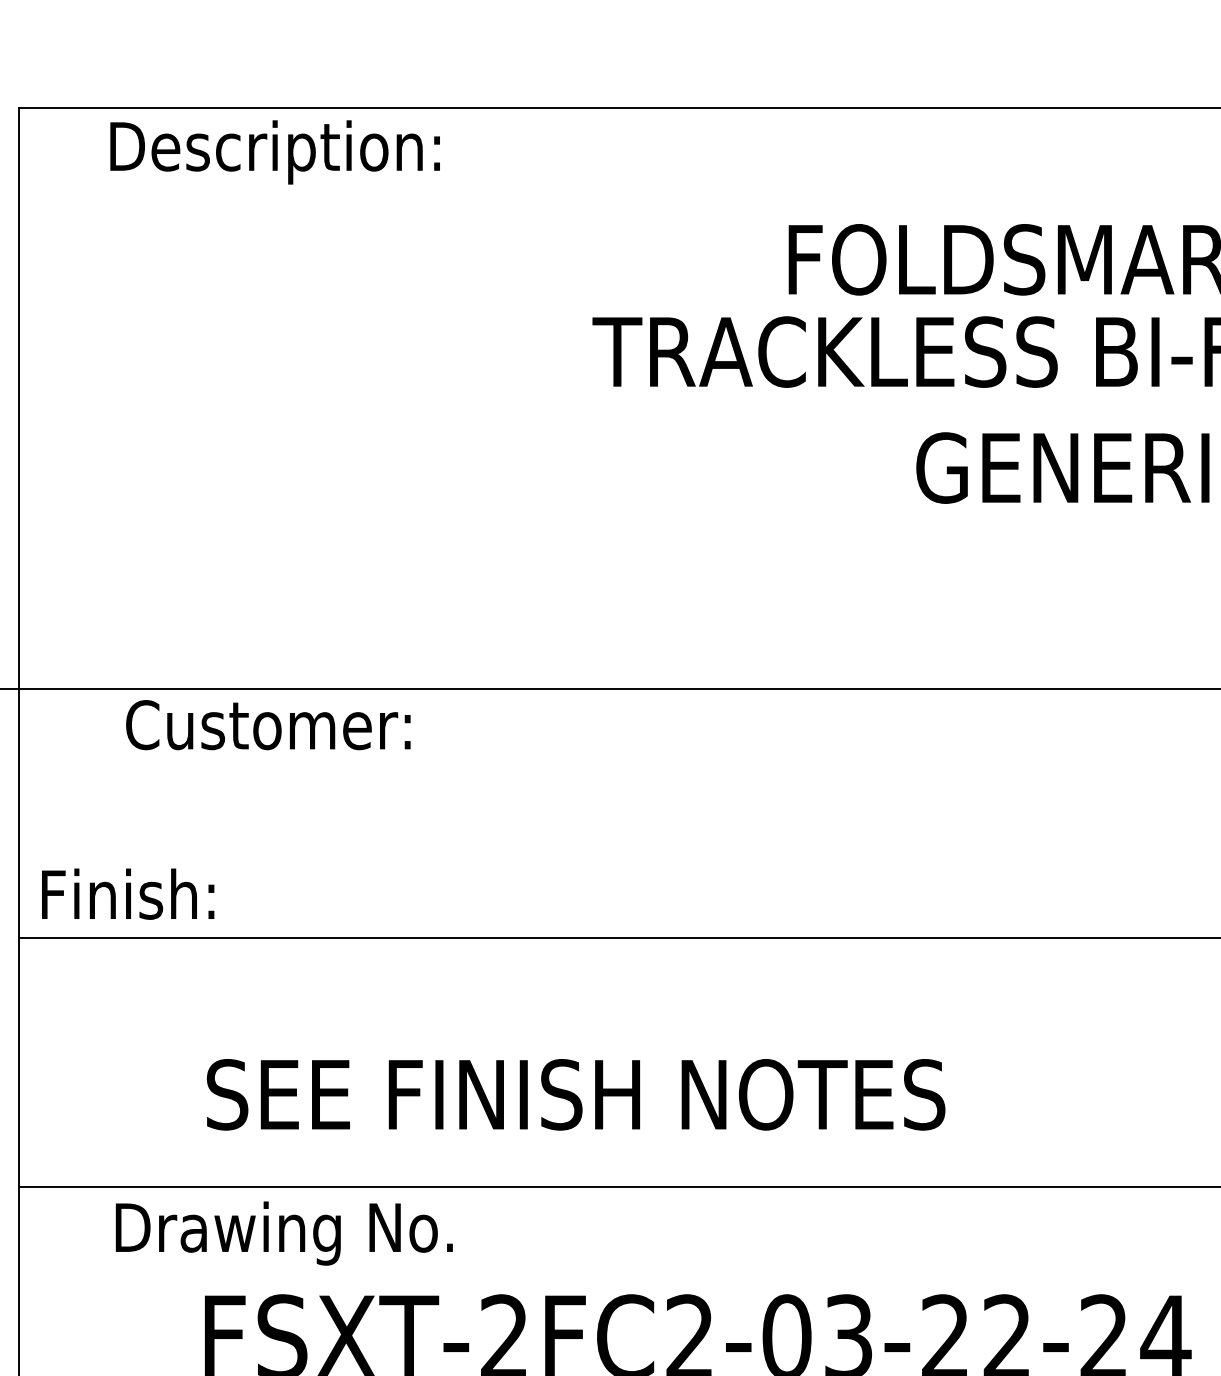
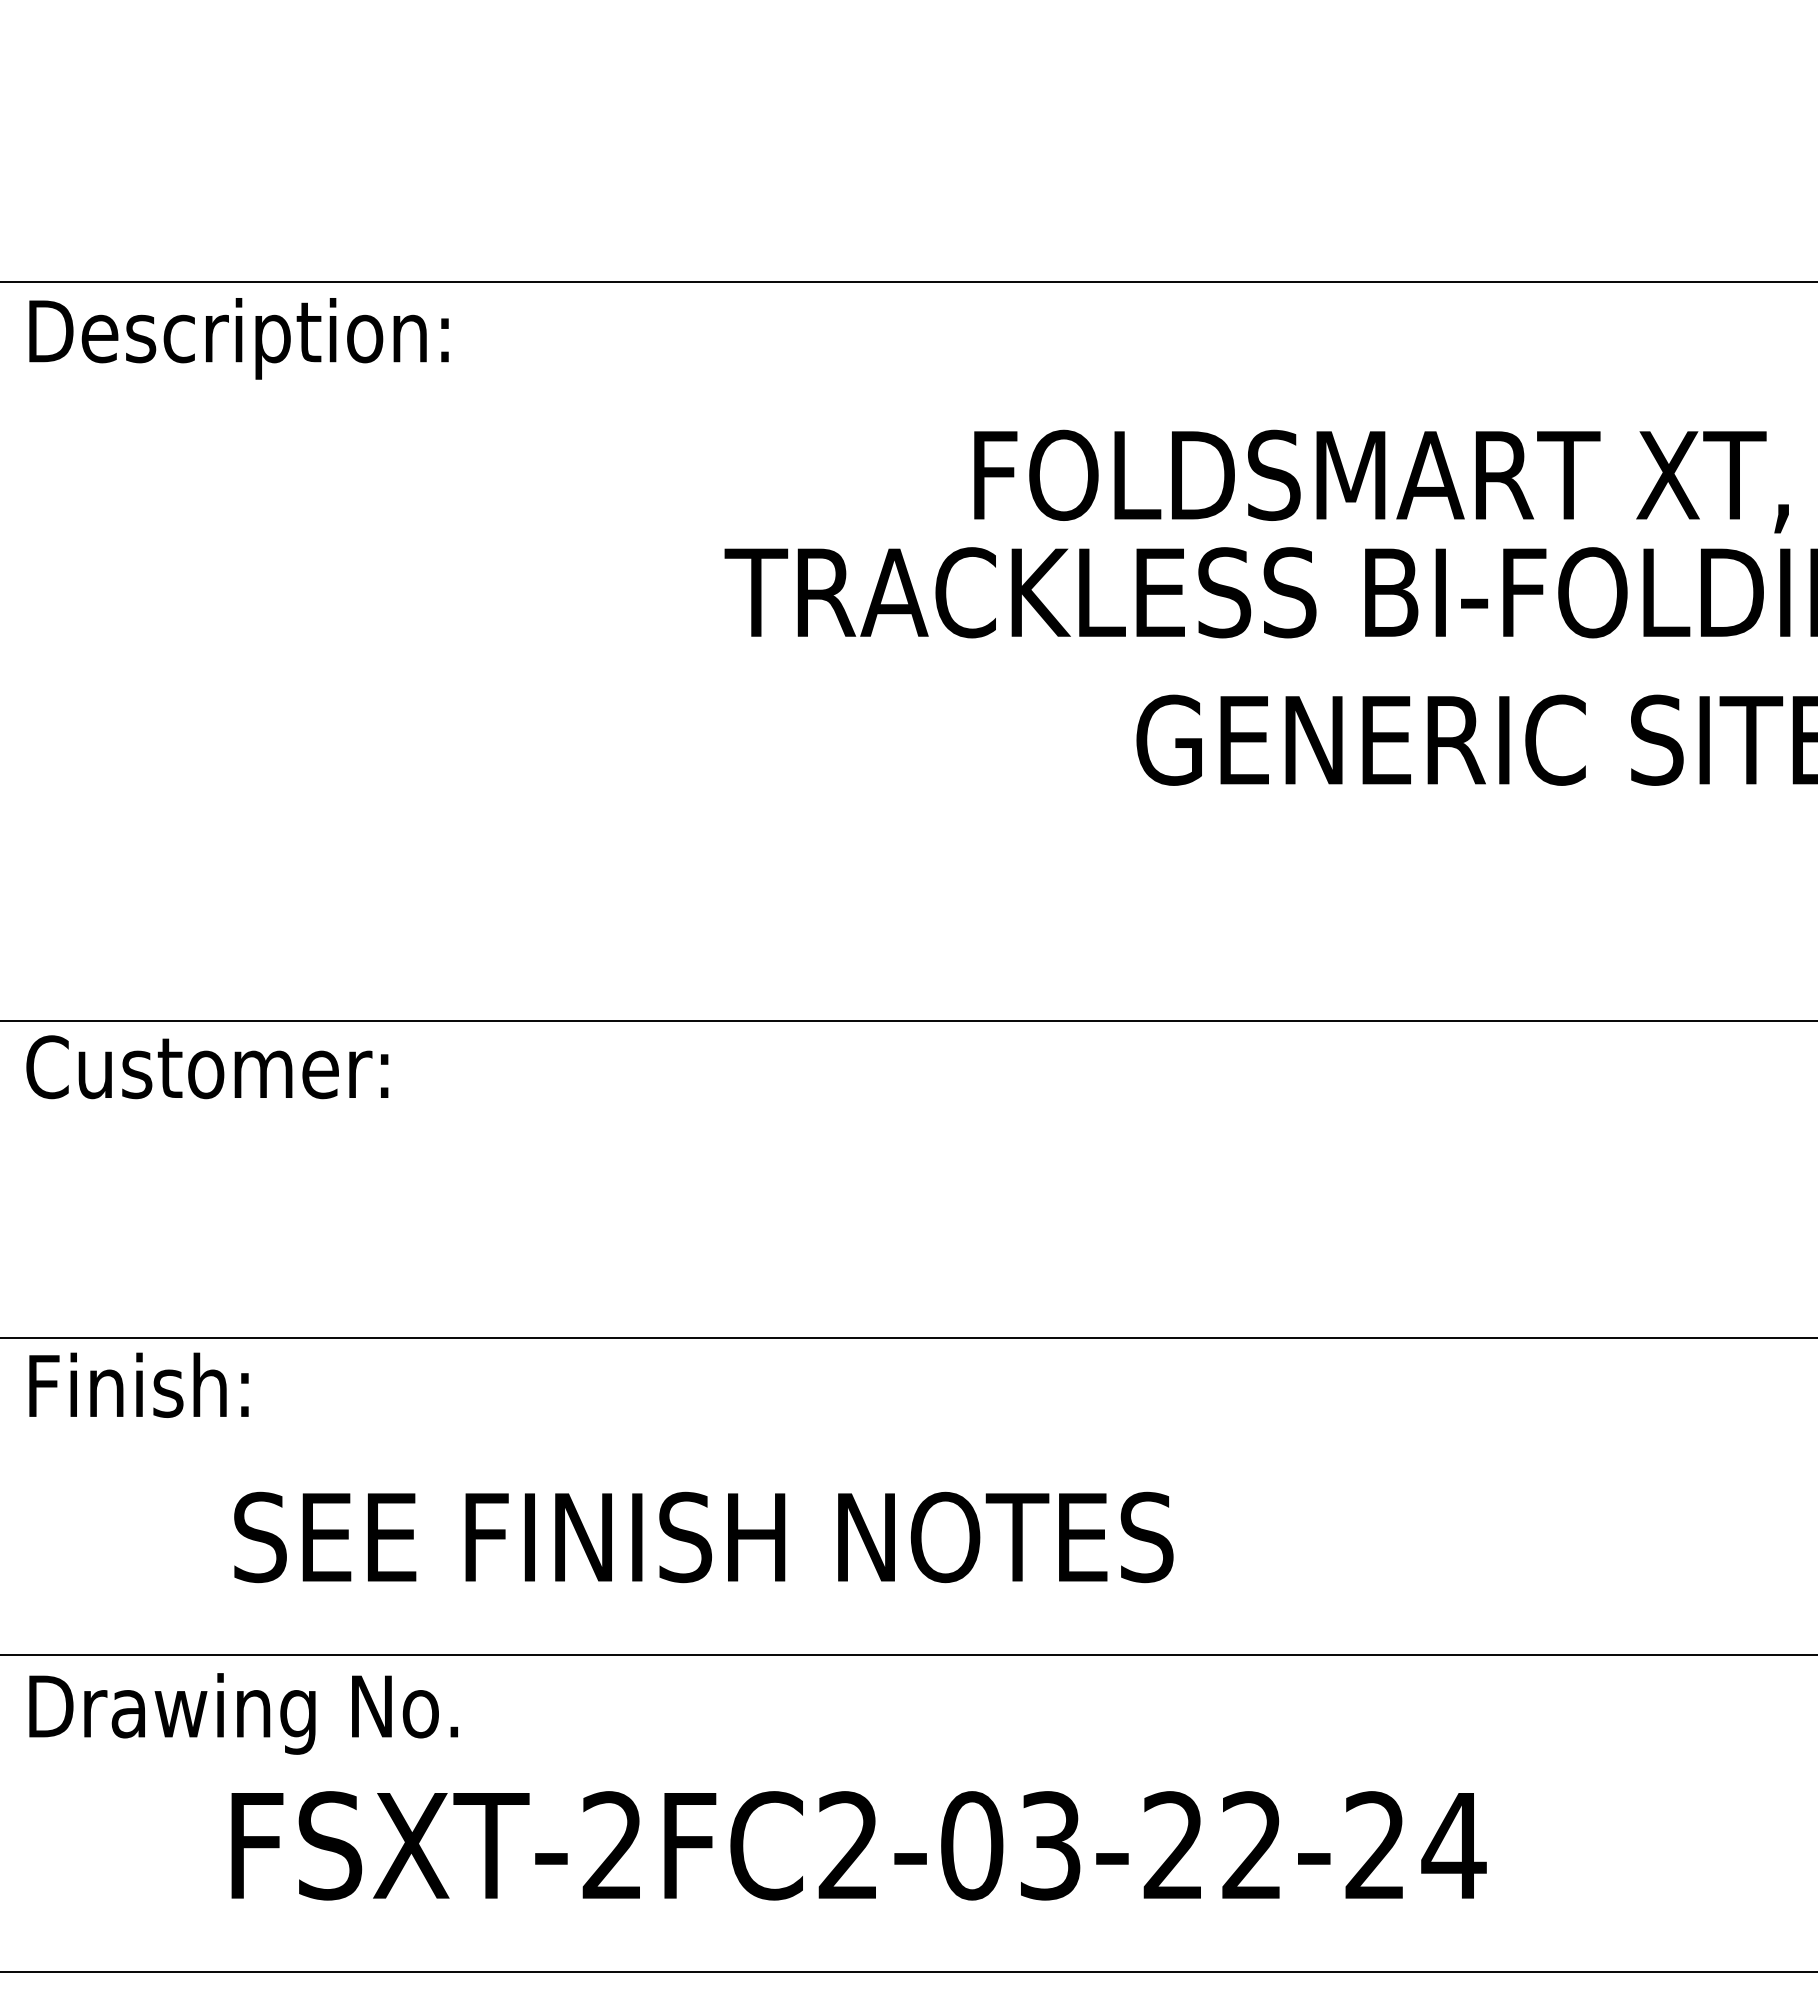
text: (274, 152) -> (238, 338), moved
text: (268, 725) -> (207, 1067), moved
text: (127, 893) -> (138, 1384), moved
text: (284, 1233) -> (243, 1713), moved

